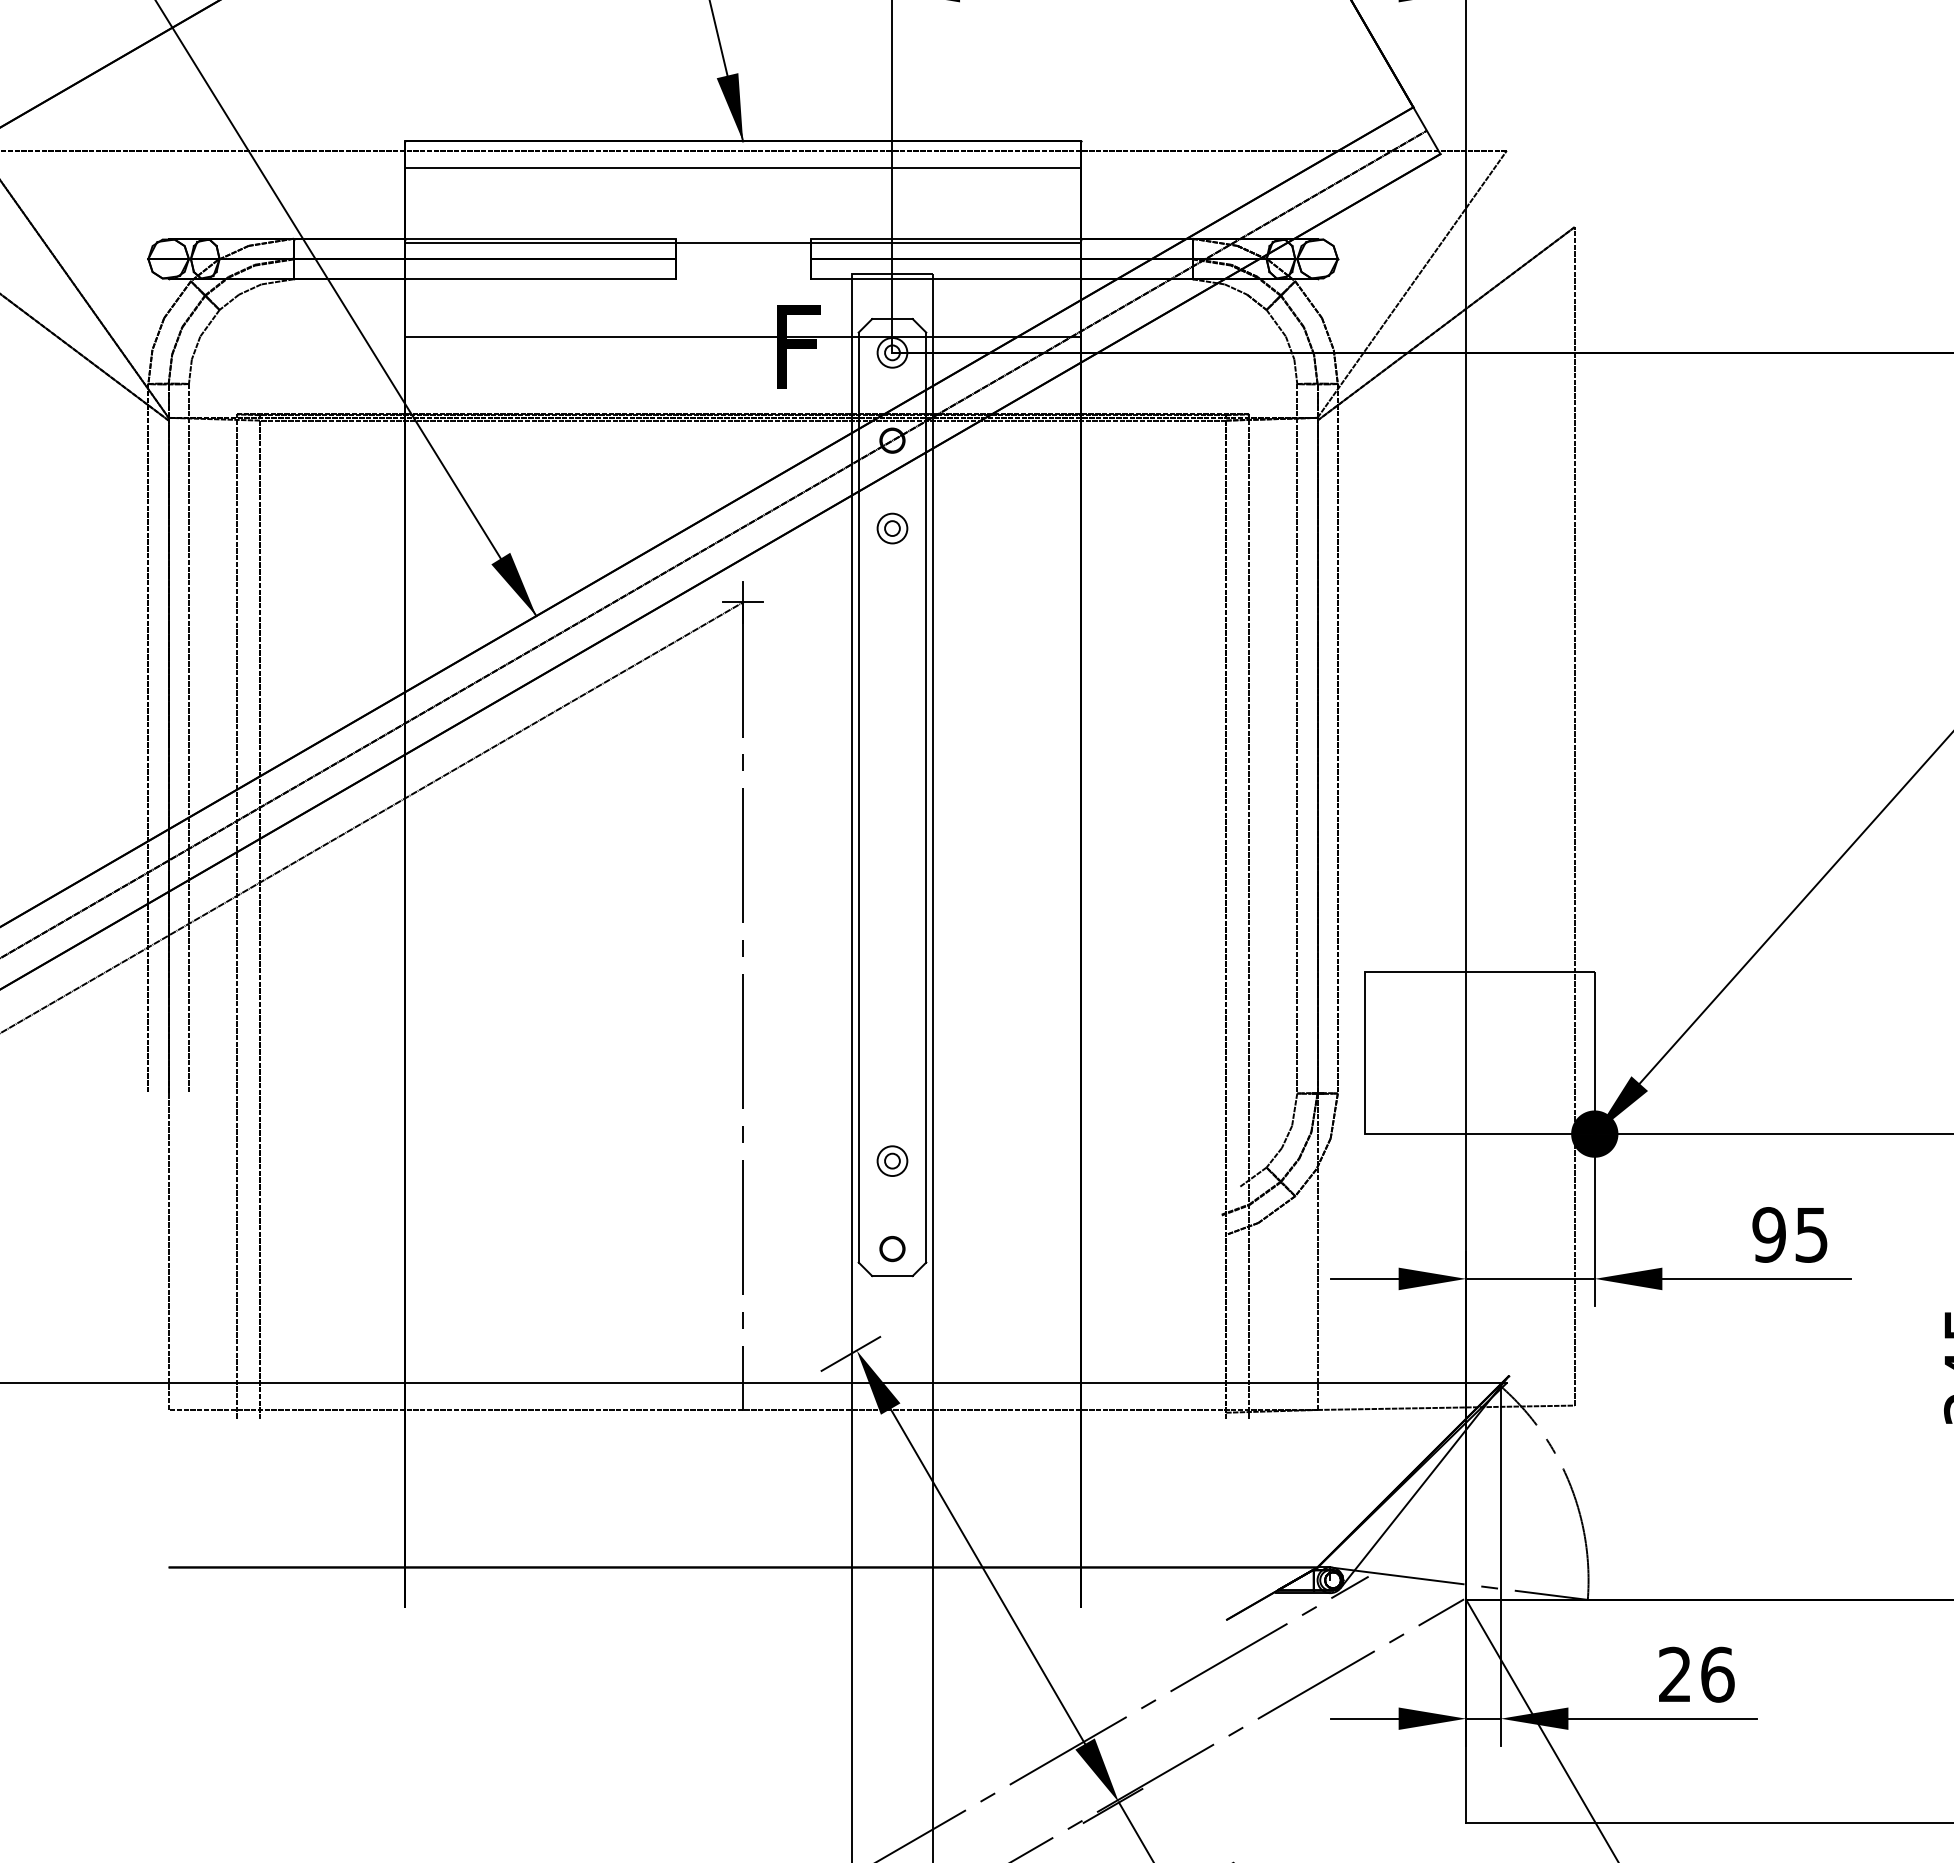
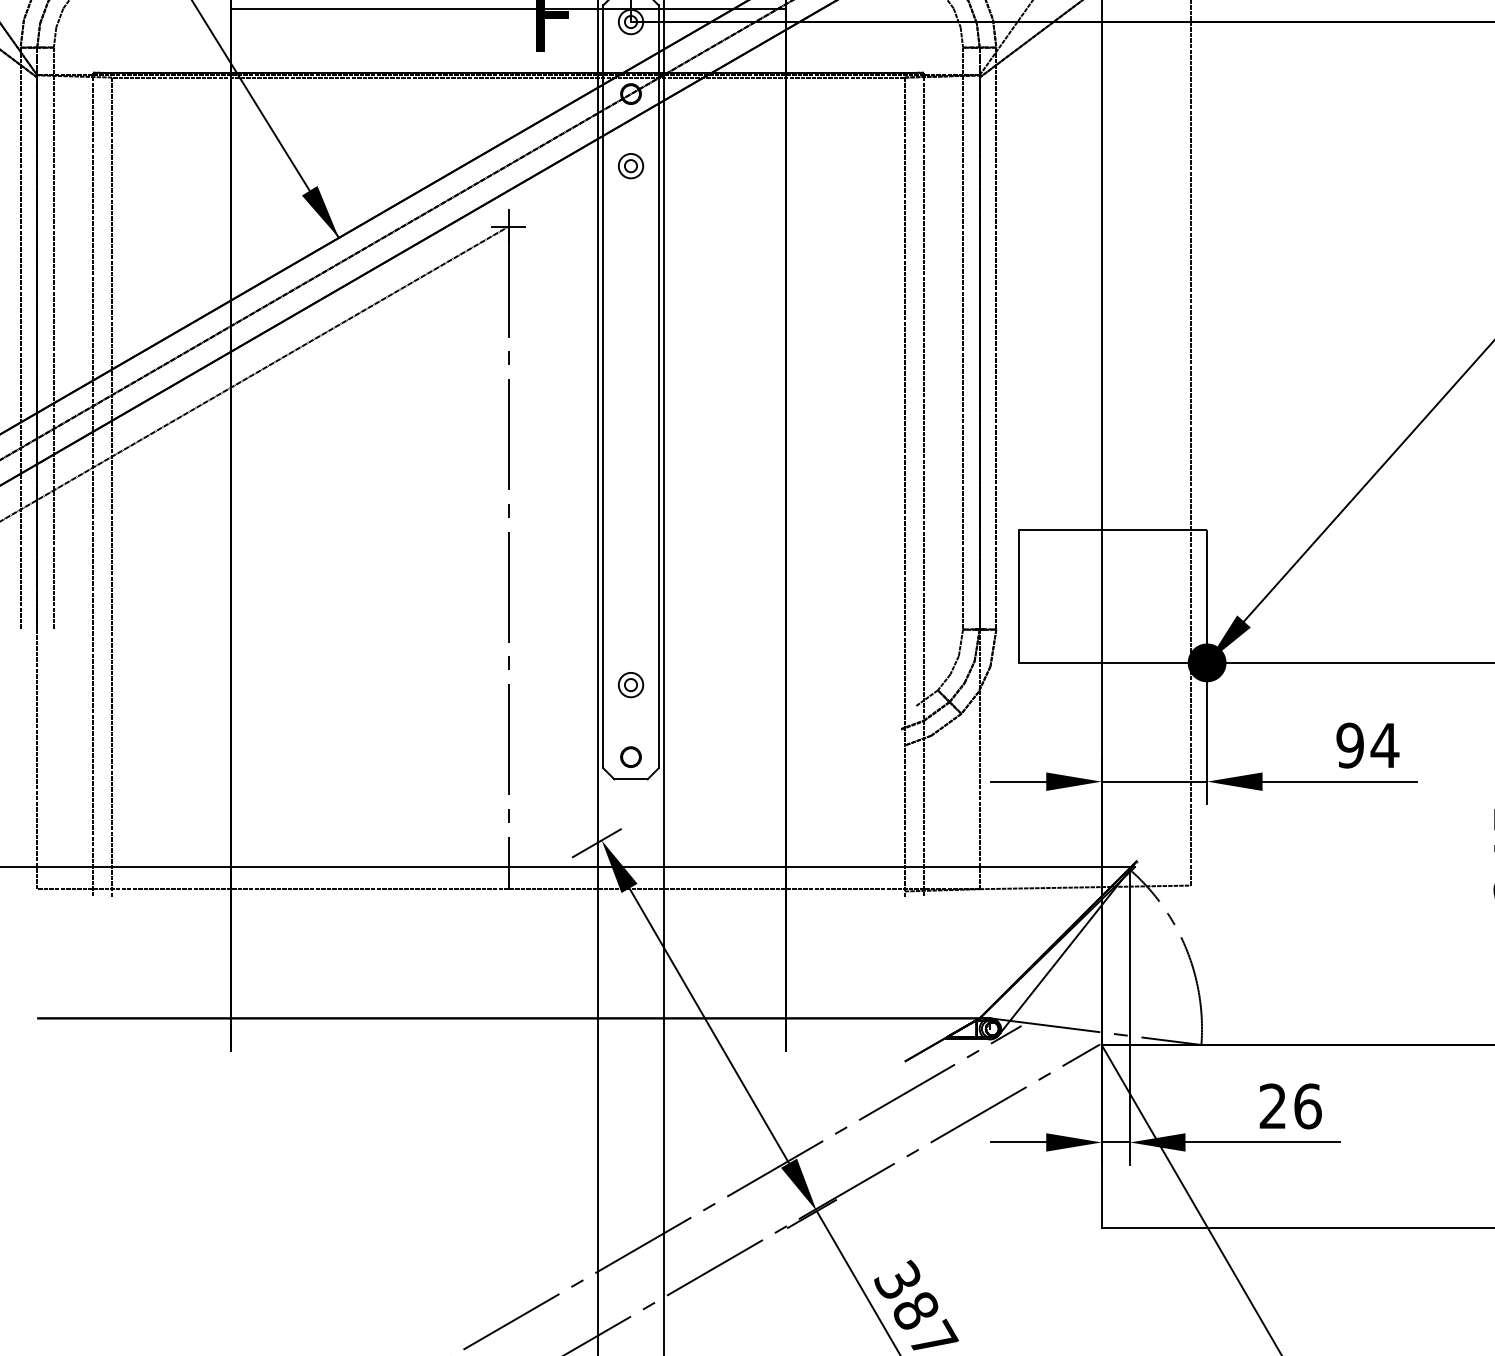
text: (1811, 1235) -> (1384, 746), 95 -> 94

